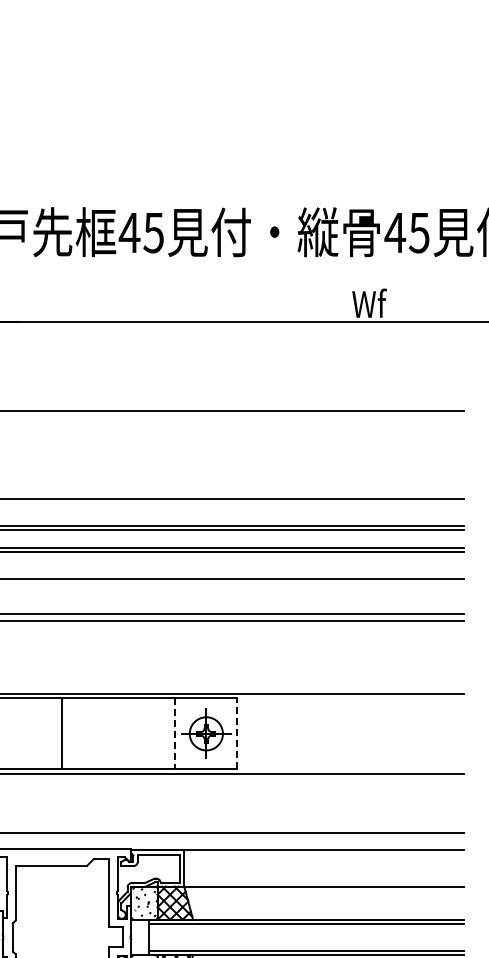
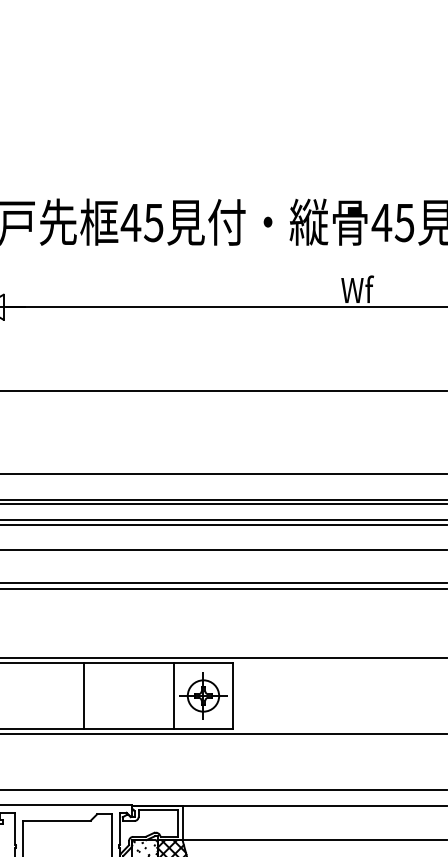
line: (62, 733) -> (84, 695), moved
line: (237, 733) -> (232, 695), dashed -> solid
line: (175, 734) -> (174, 696), dashed -> solid

